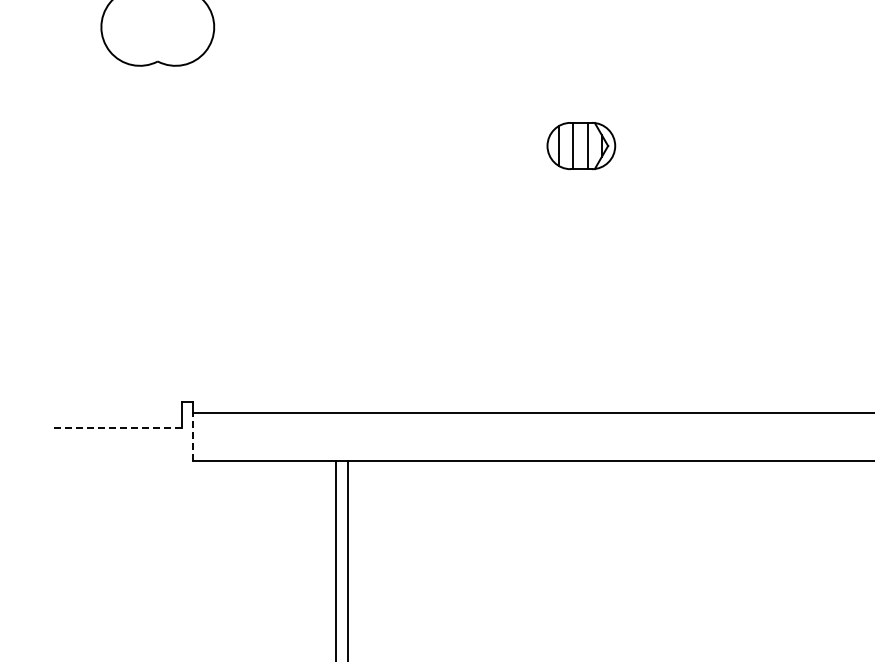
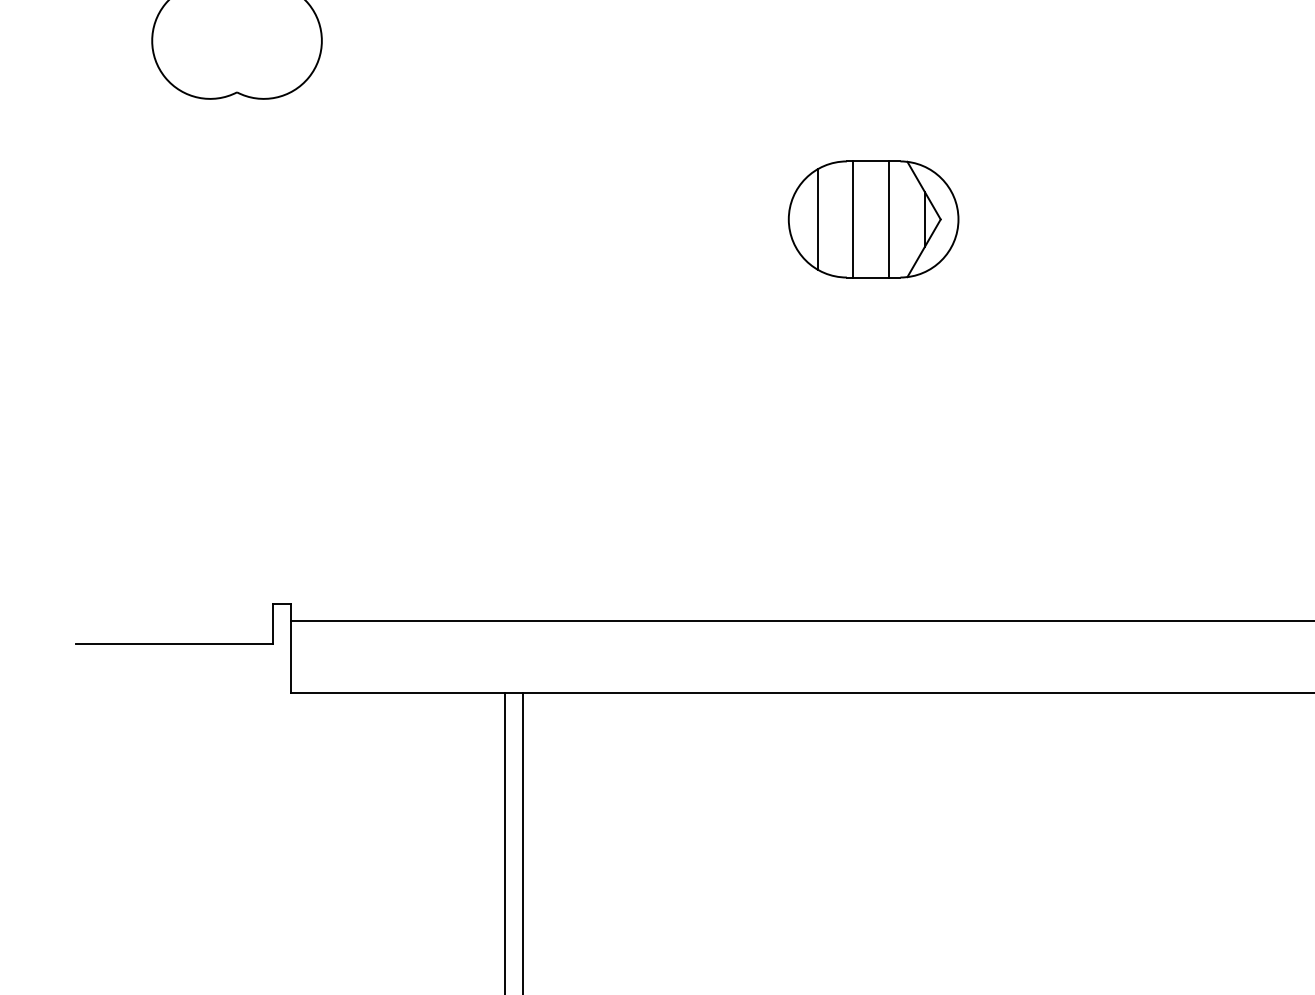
part: (581, 145) -> (873, 218), size x1.67
line: (115, 428) -> (173, 644), dashed -> solid
line: (193, 437) -> (290, 657), dashed -> solid

